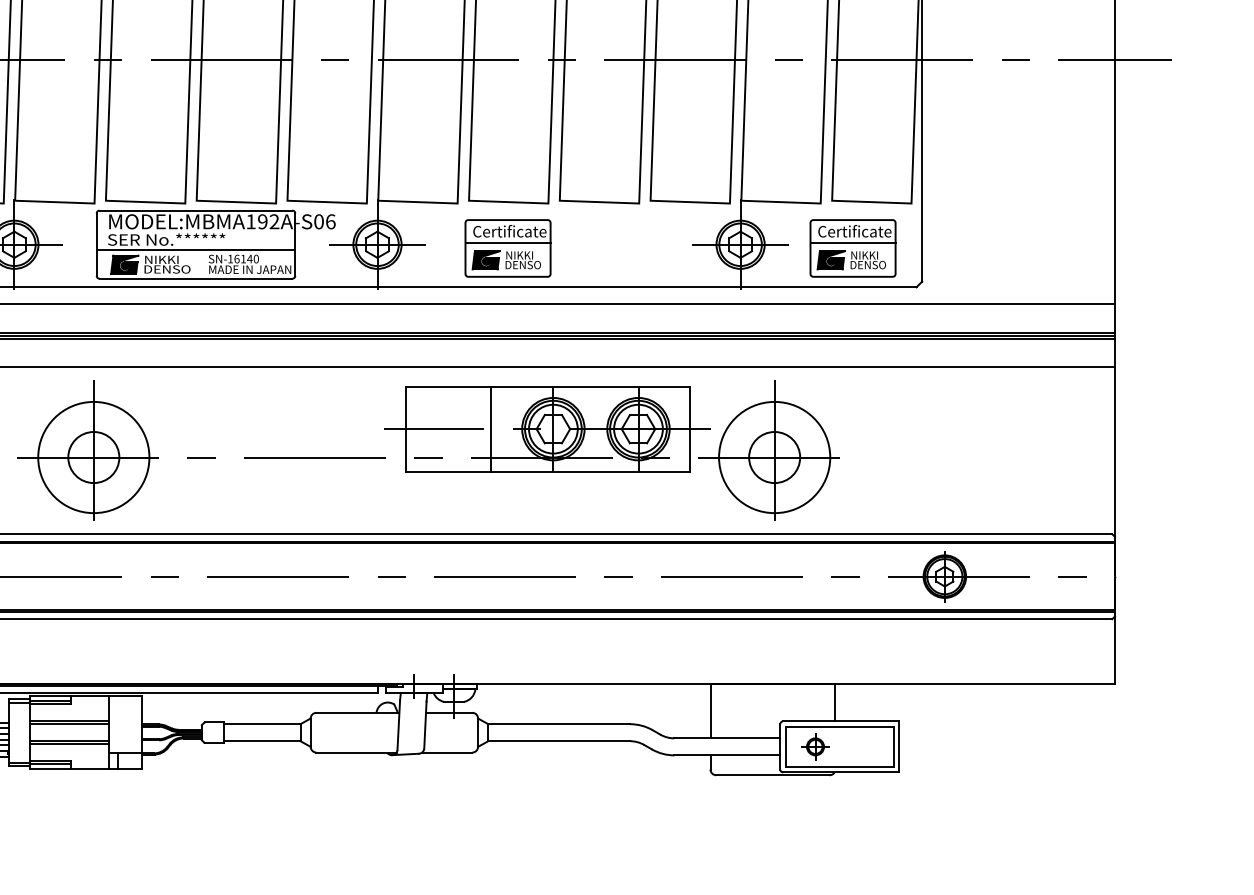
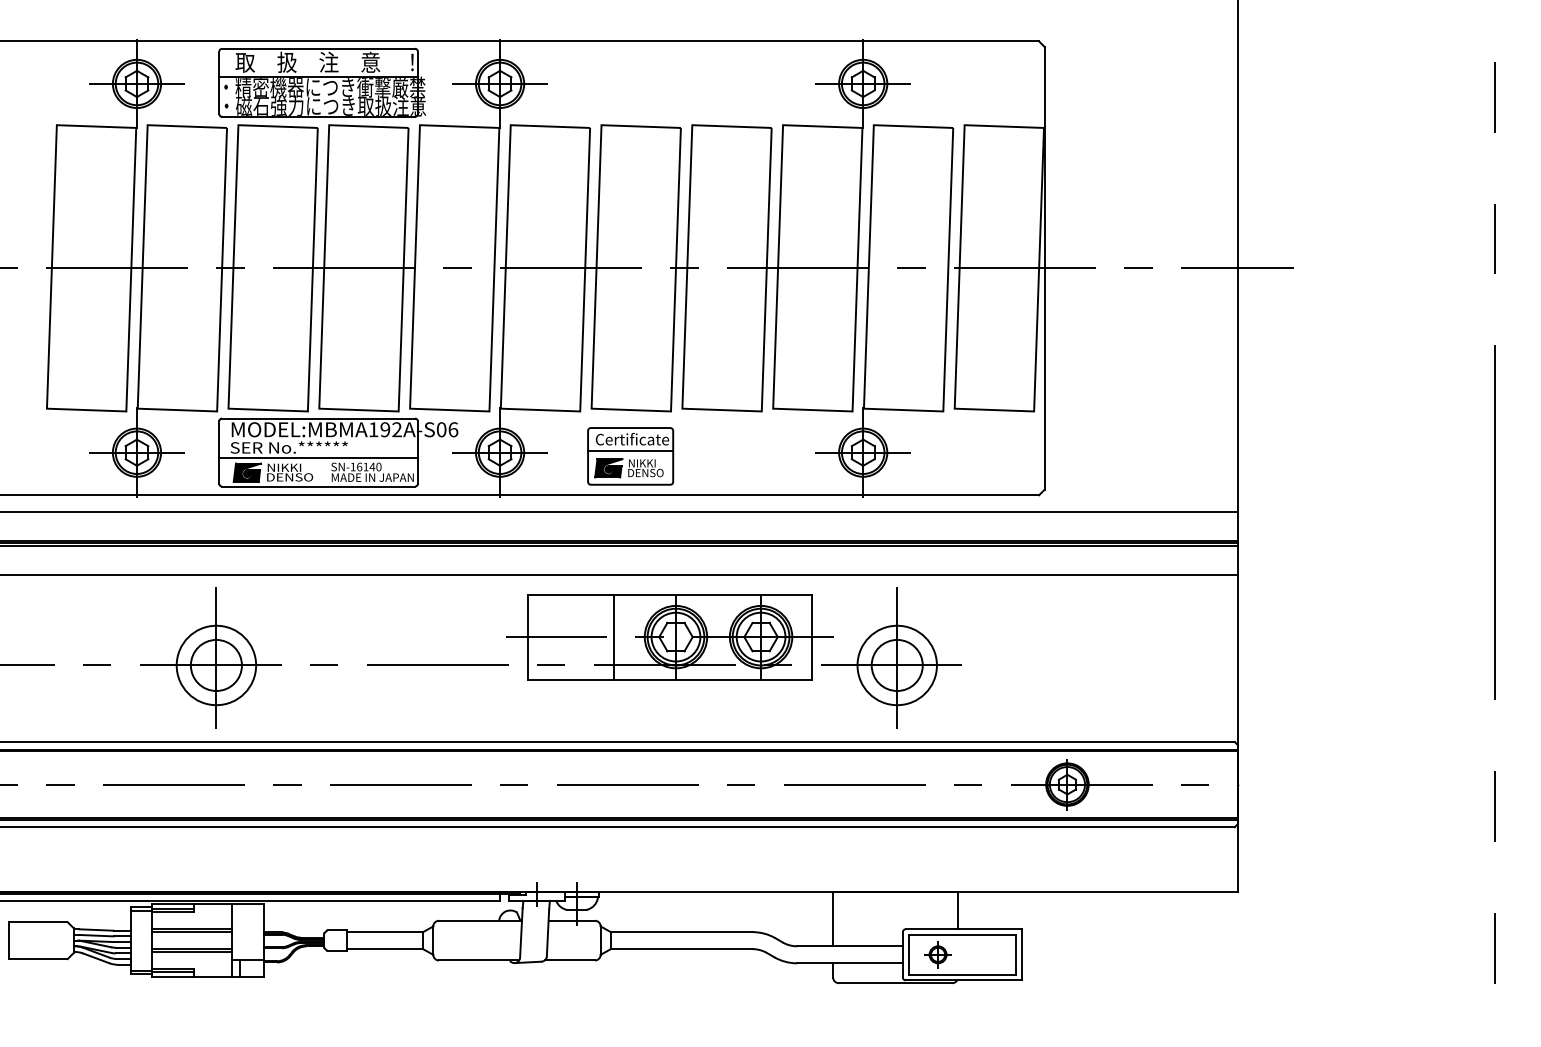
part: (852, 248) -> (975, 456), removed
circle: (93, 457) -> (216, 665), size x0.71
circle: (773, 457) -> (896, 665), size x0.71

